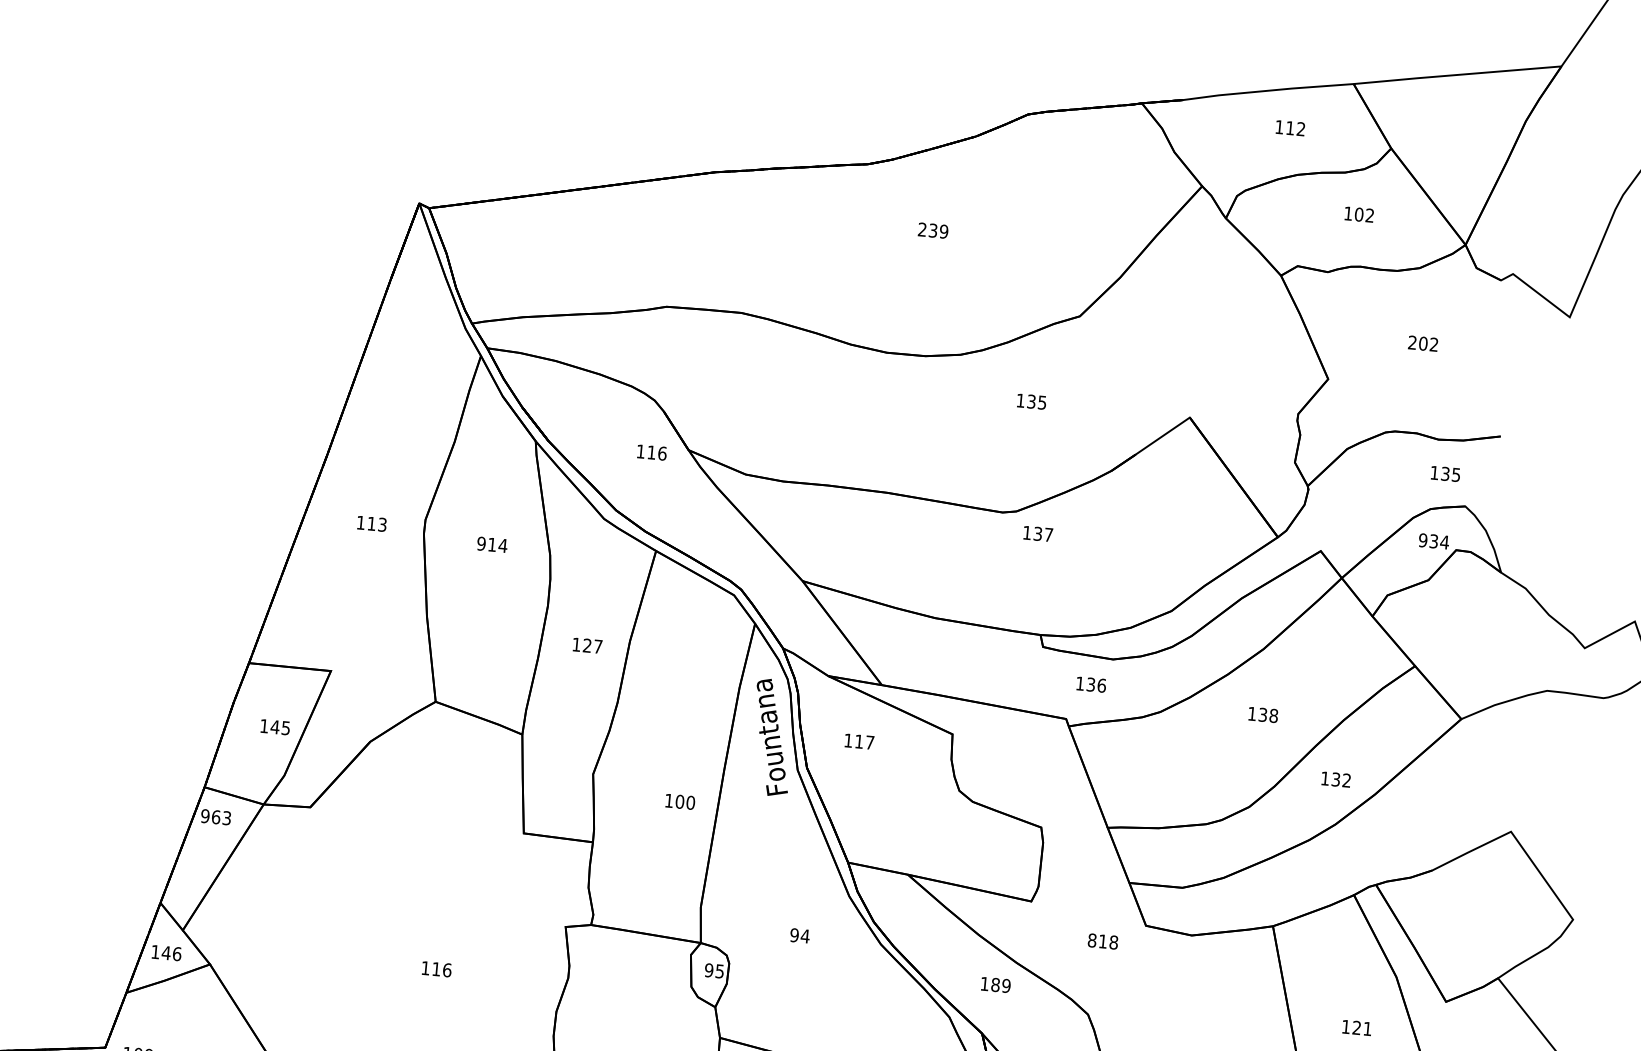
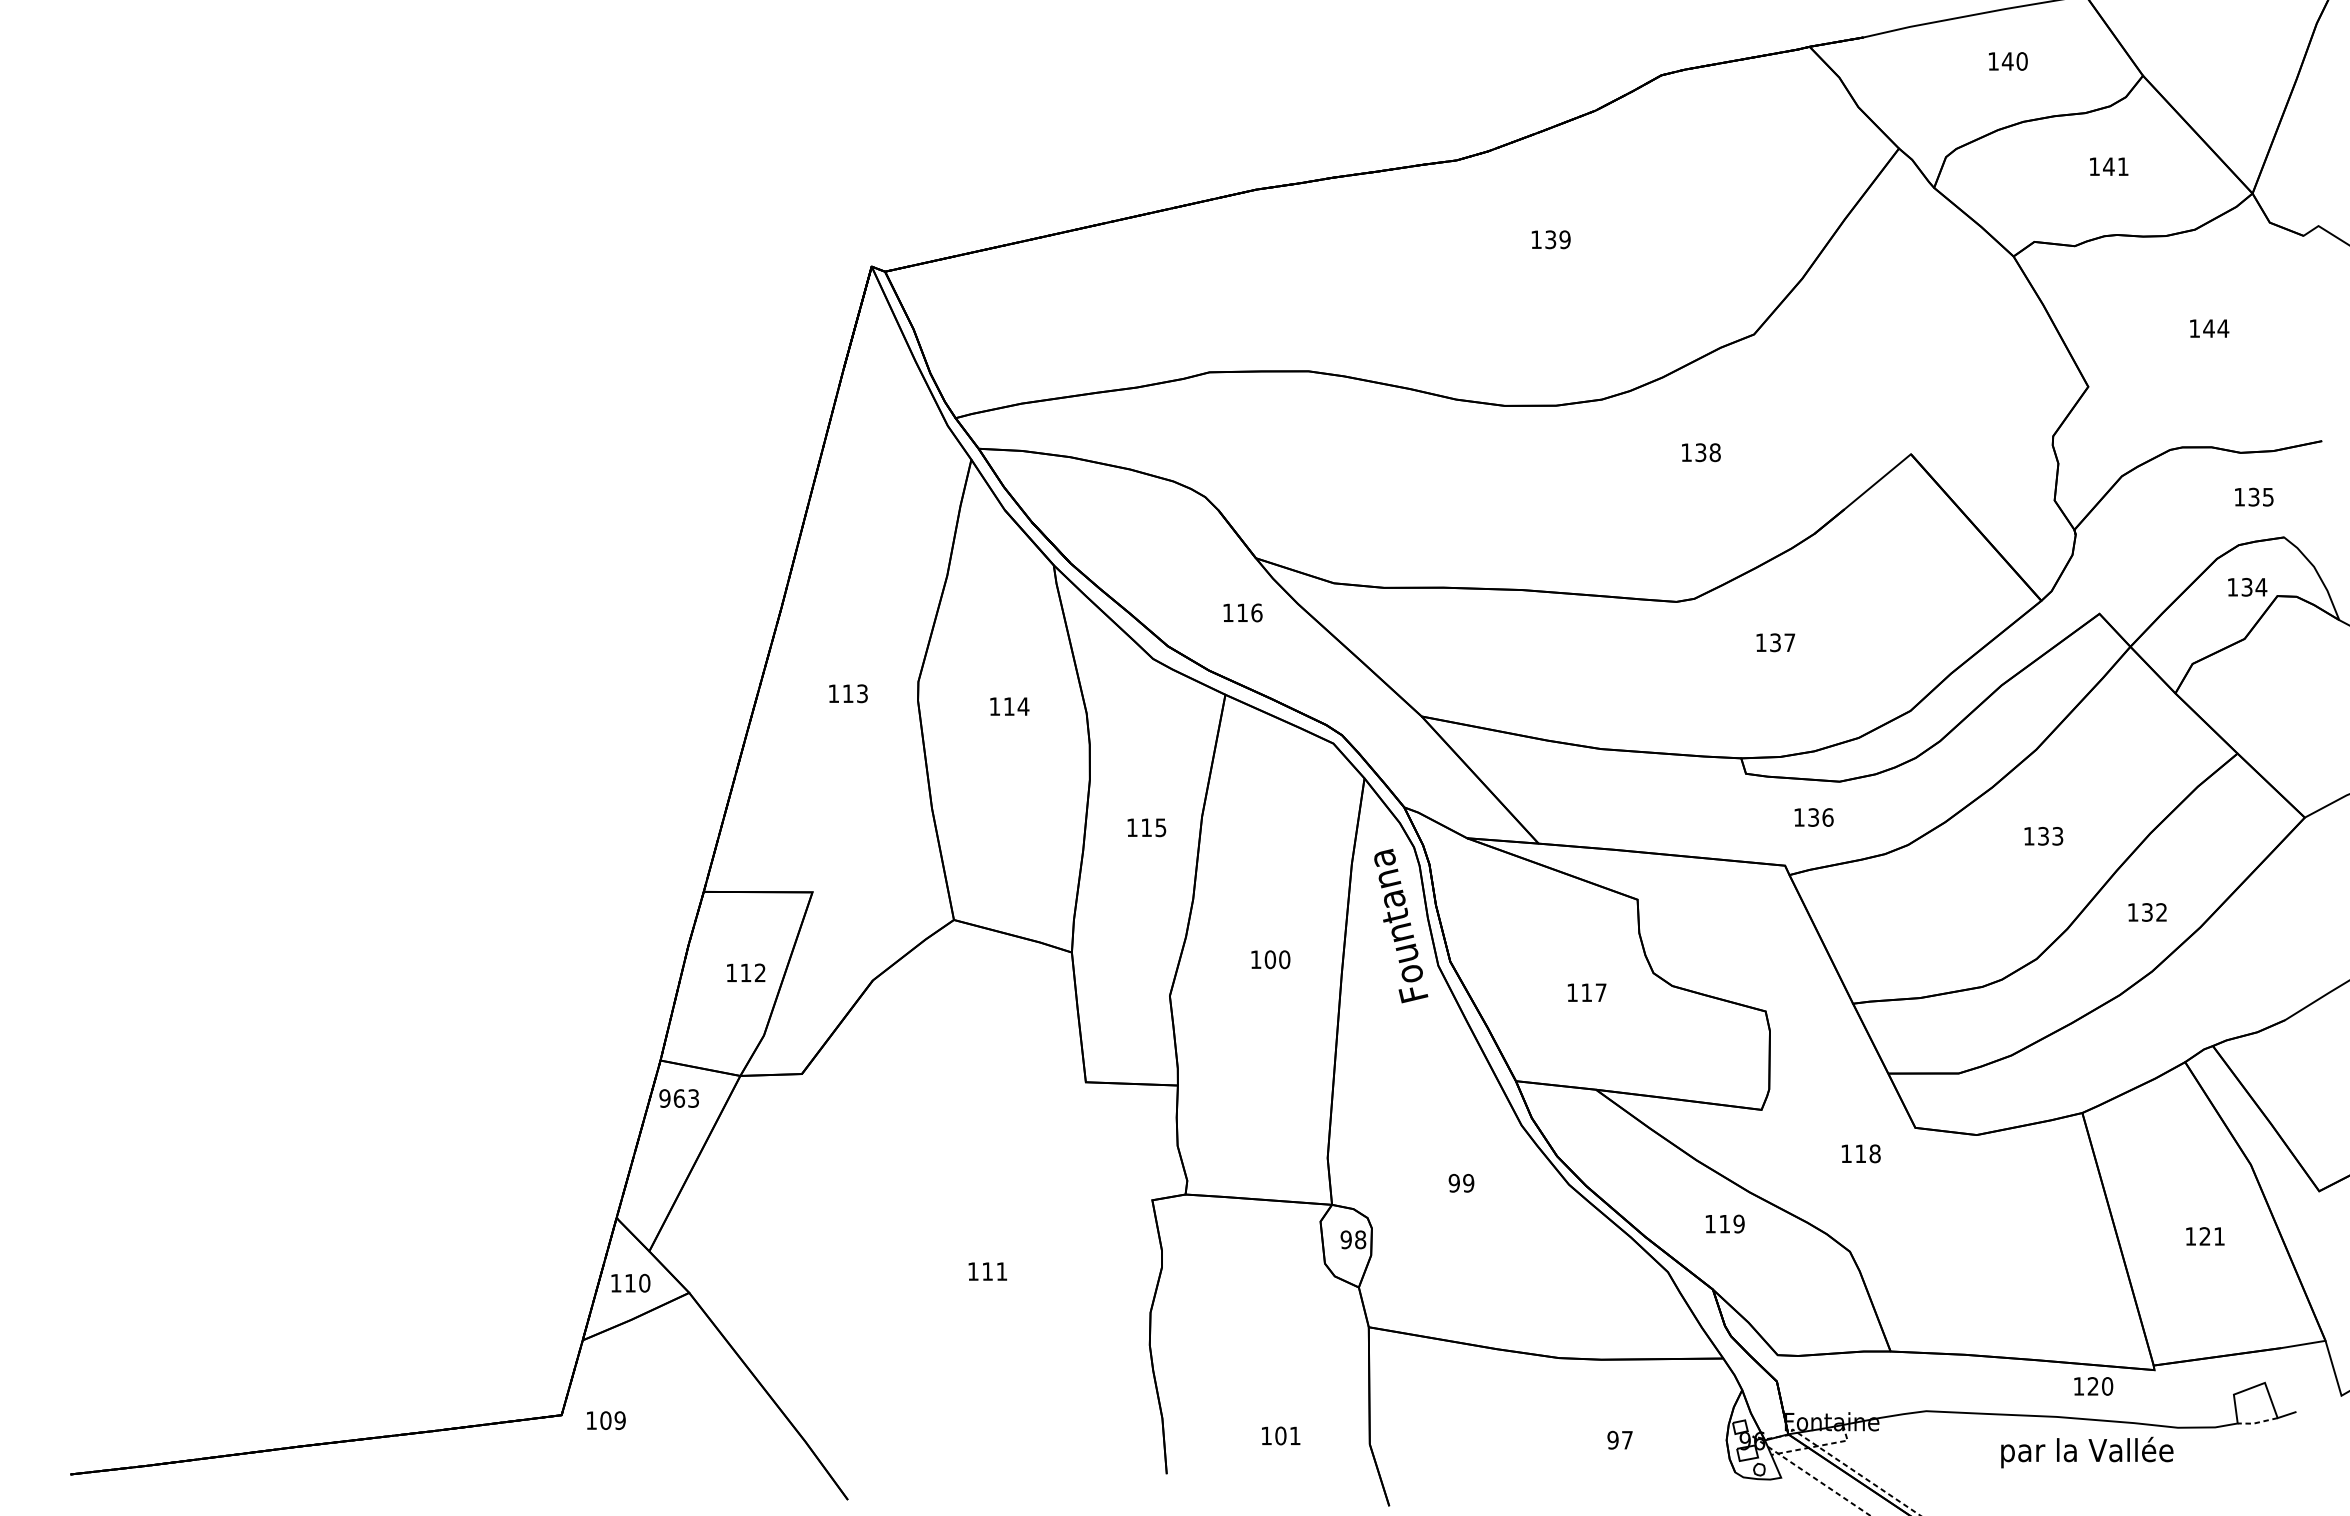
text: (1295, 128) -> (2014, 61), 112 -> 140
text: (1364, 214) -> (2115, 166), 102 -> 141
text: (922, 229) -> (1536, 239), 239 -> 139
text: (1423, 343) -> (2209, 328), 202 -> 144
text: (1041, 402) -> (1714, 452), 135 -> 138
text: (651, 452) -> (1242, 612), moved
text: (1038, 533) -> (1775, 642), moved
text: (1422, 539) -> (2232, 586), 934 -> 134
text: (481, 543) -> (994, 706), 914 -> 114
text: (592, 646) -> (1153, 827), 127 -> 115
text: (1273, 716) -> (2057, 836), 138 -> 133
text: (280, 727) -> (752, 972), 145 -> 112
text: (859, 741) -> (1586, 992), moved
text: (680, 801) -> (1270, 959), moved
text: (805, 935) -> (1468, 1182), 94 -> 99
text: (1092, 940) -> (1846, 1153), 818 -> 118
text: (171, 953) -> (637, 1282), 146 -> 110
text: (446, 970) -> (1001, 1271), 116 -> 111
text: (719, 971) -> (1360, 1239), 95 -> 98
text: (995, 984) -> (1724, 1223), 189 -> 119

